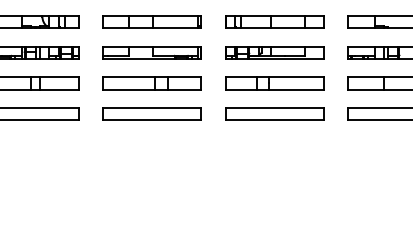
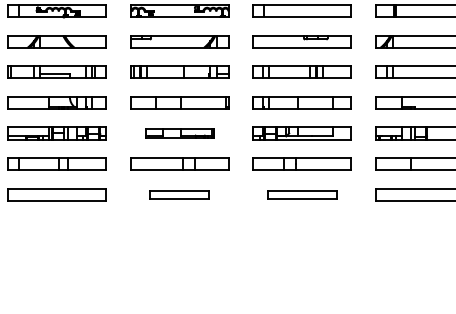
part: (151, 52) -> (179, 133), size x0.7
part: (151, 113) -> (179, 194), size x0.6
part: (273, 113) -> (301, 194), size x0.7

